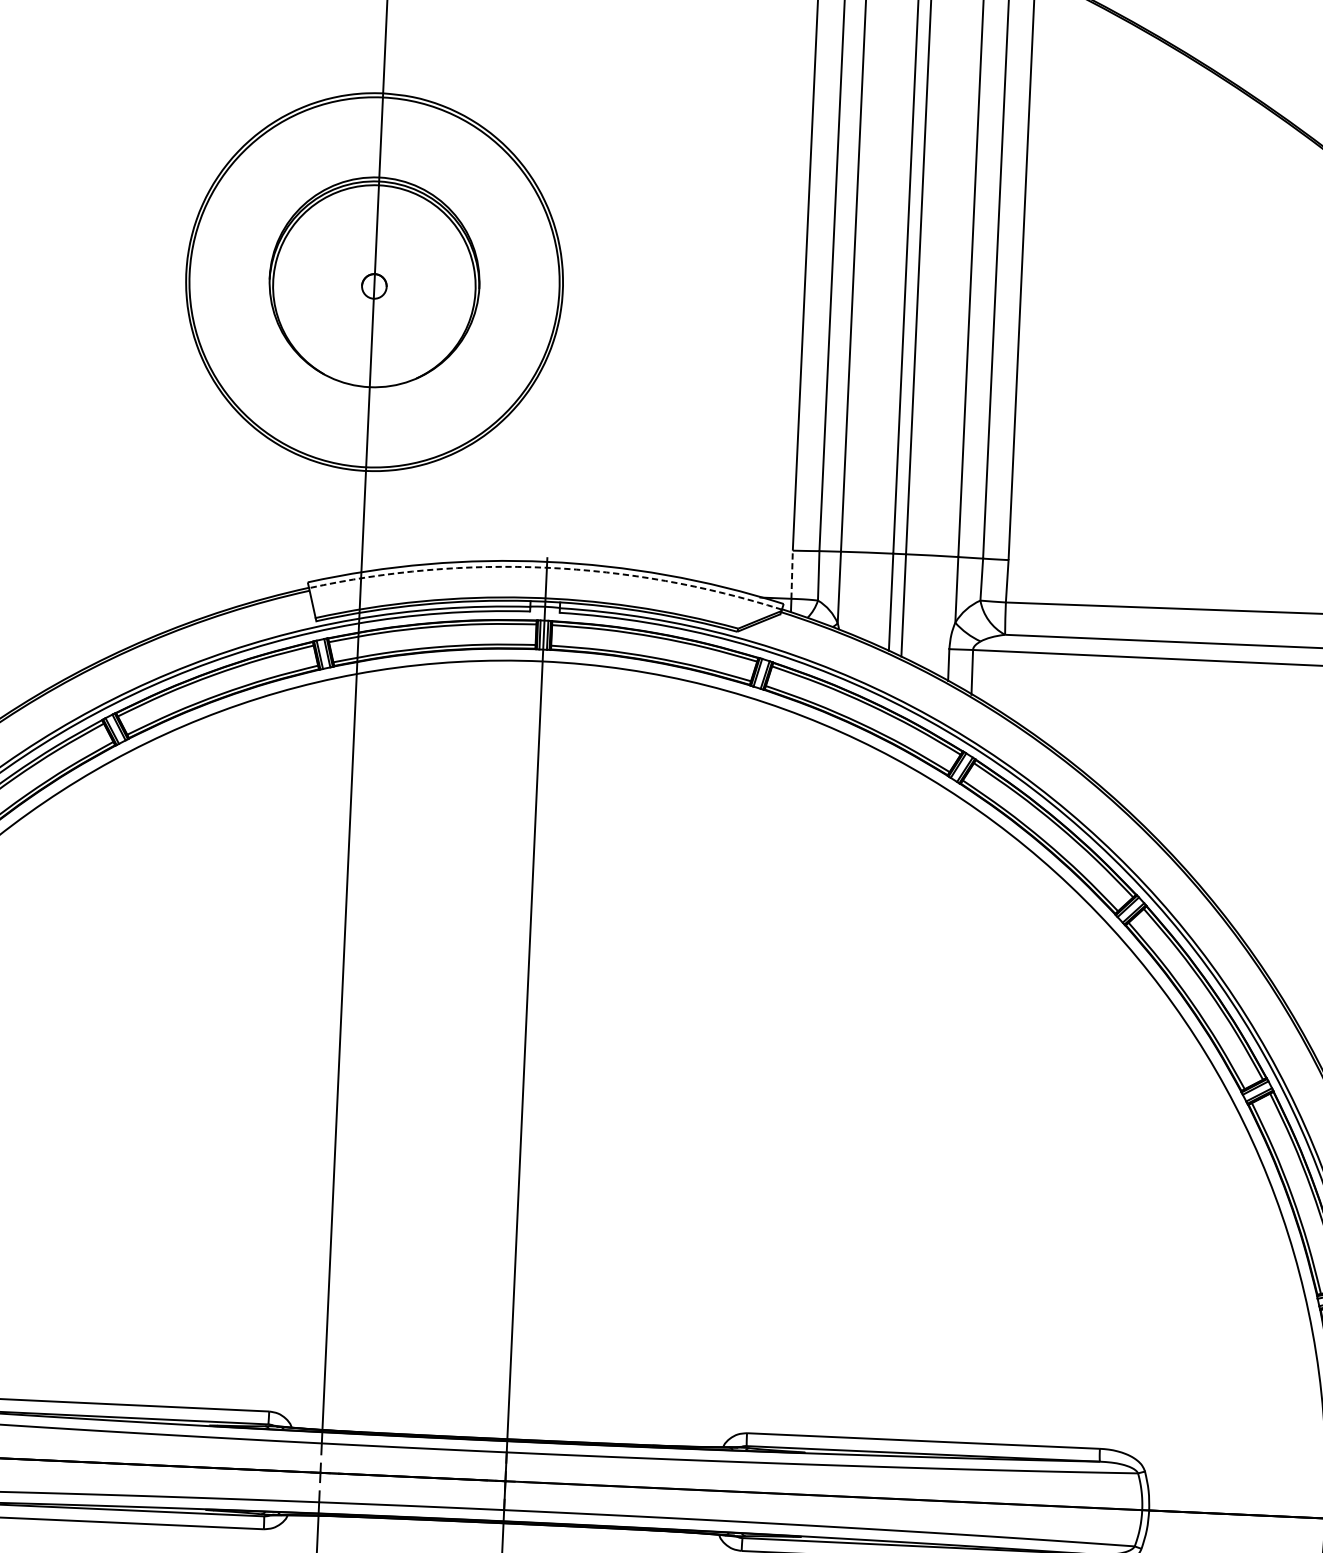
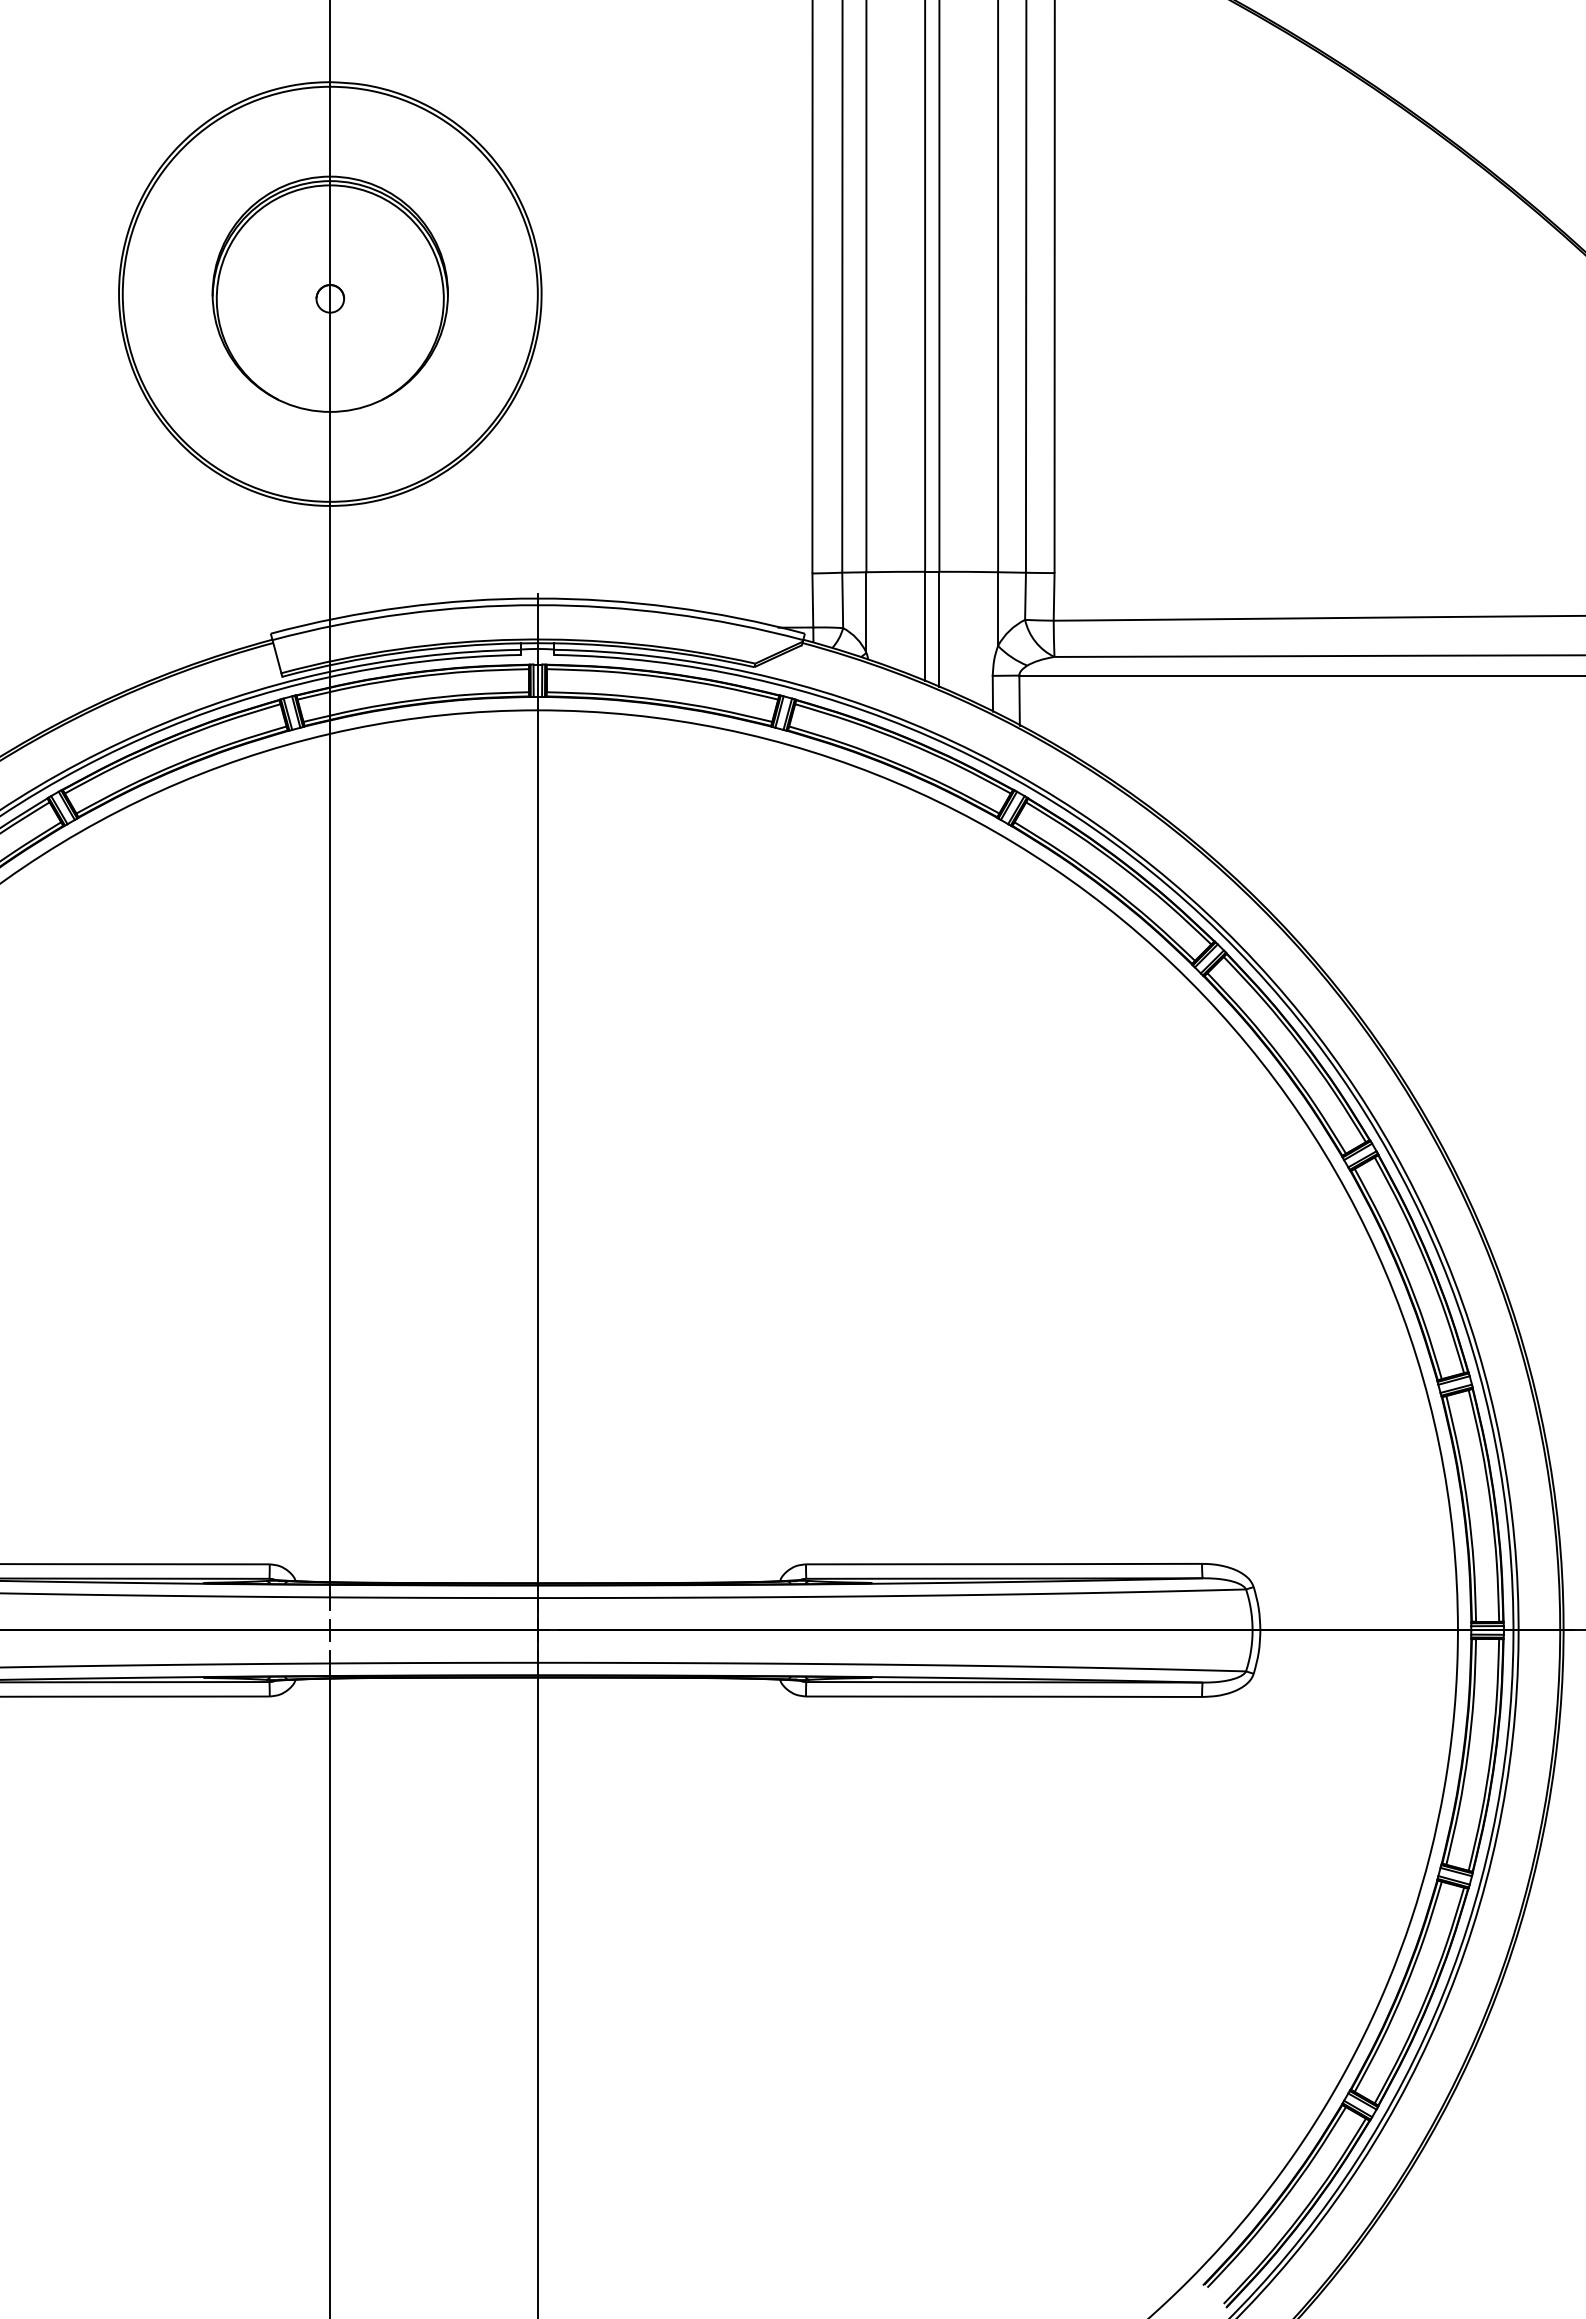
arc: (546, 568) -> (537, 605), dashed -> solid
line: (791, 574) -> (812, 600), dashed -> solid

